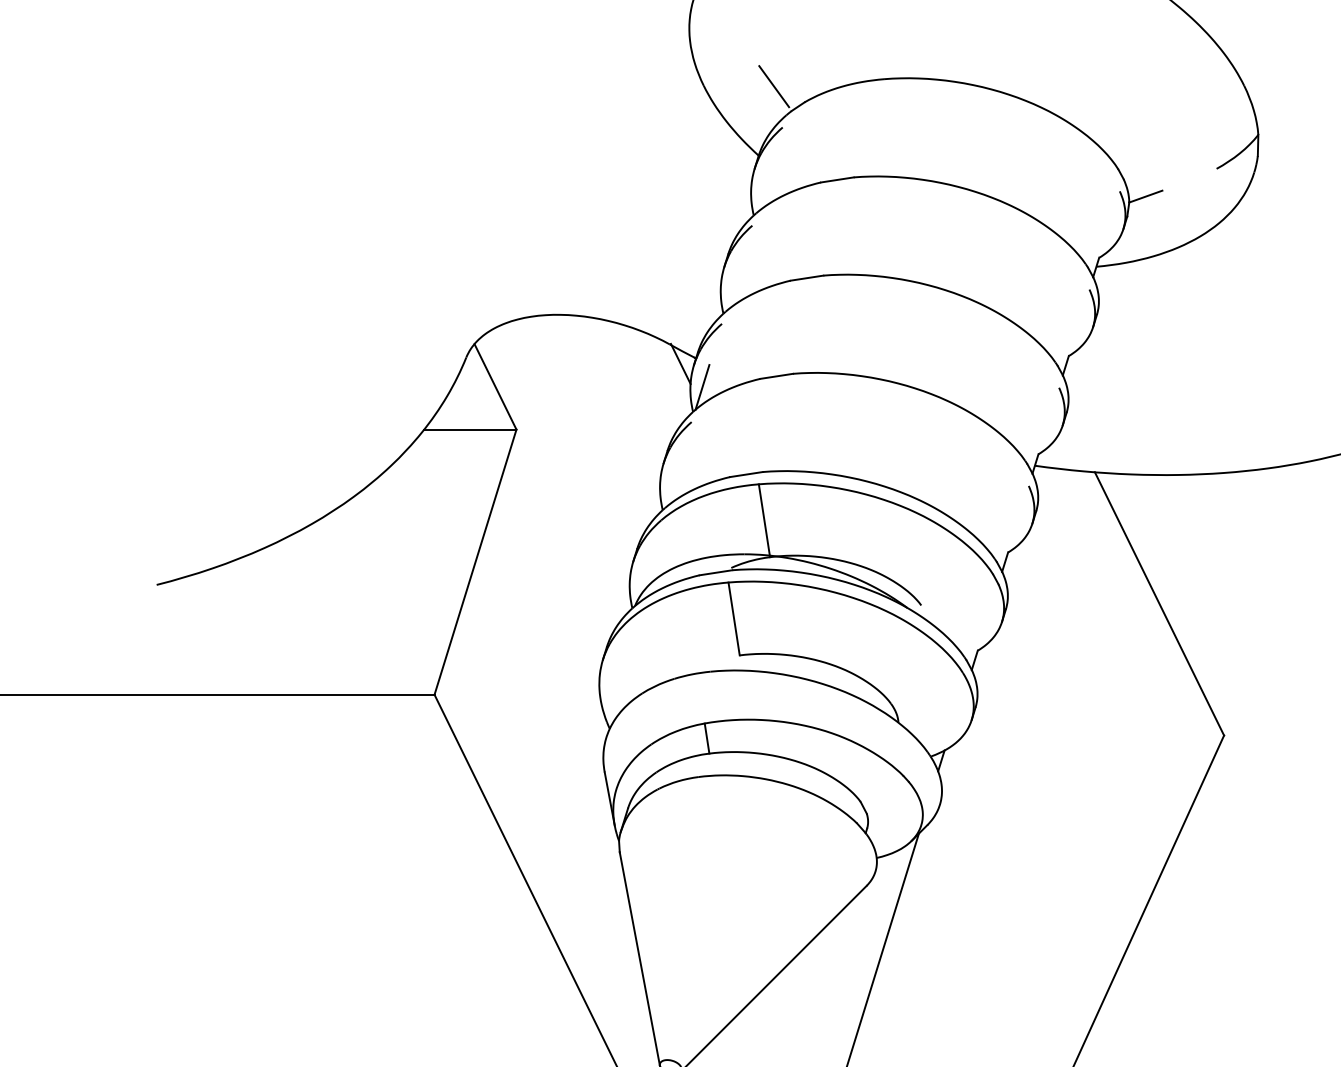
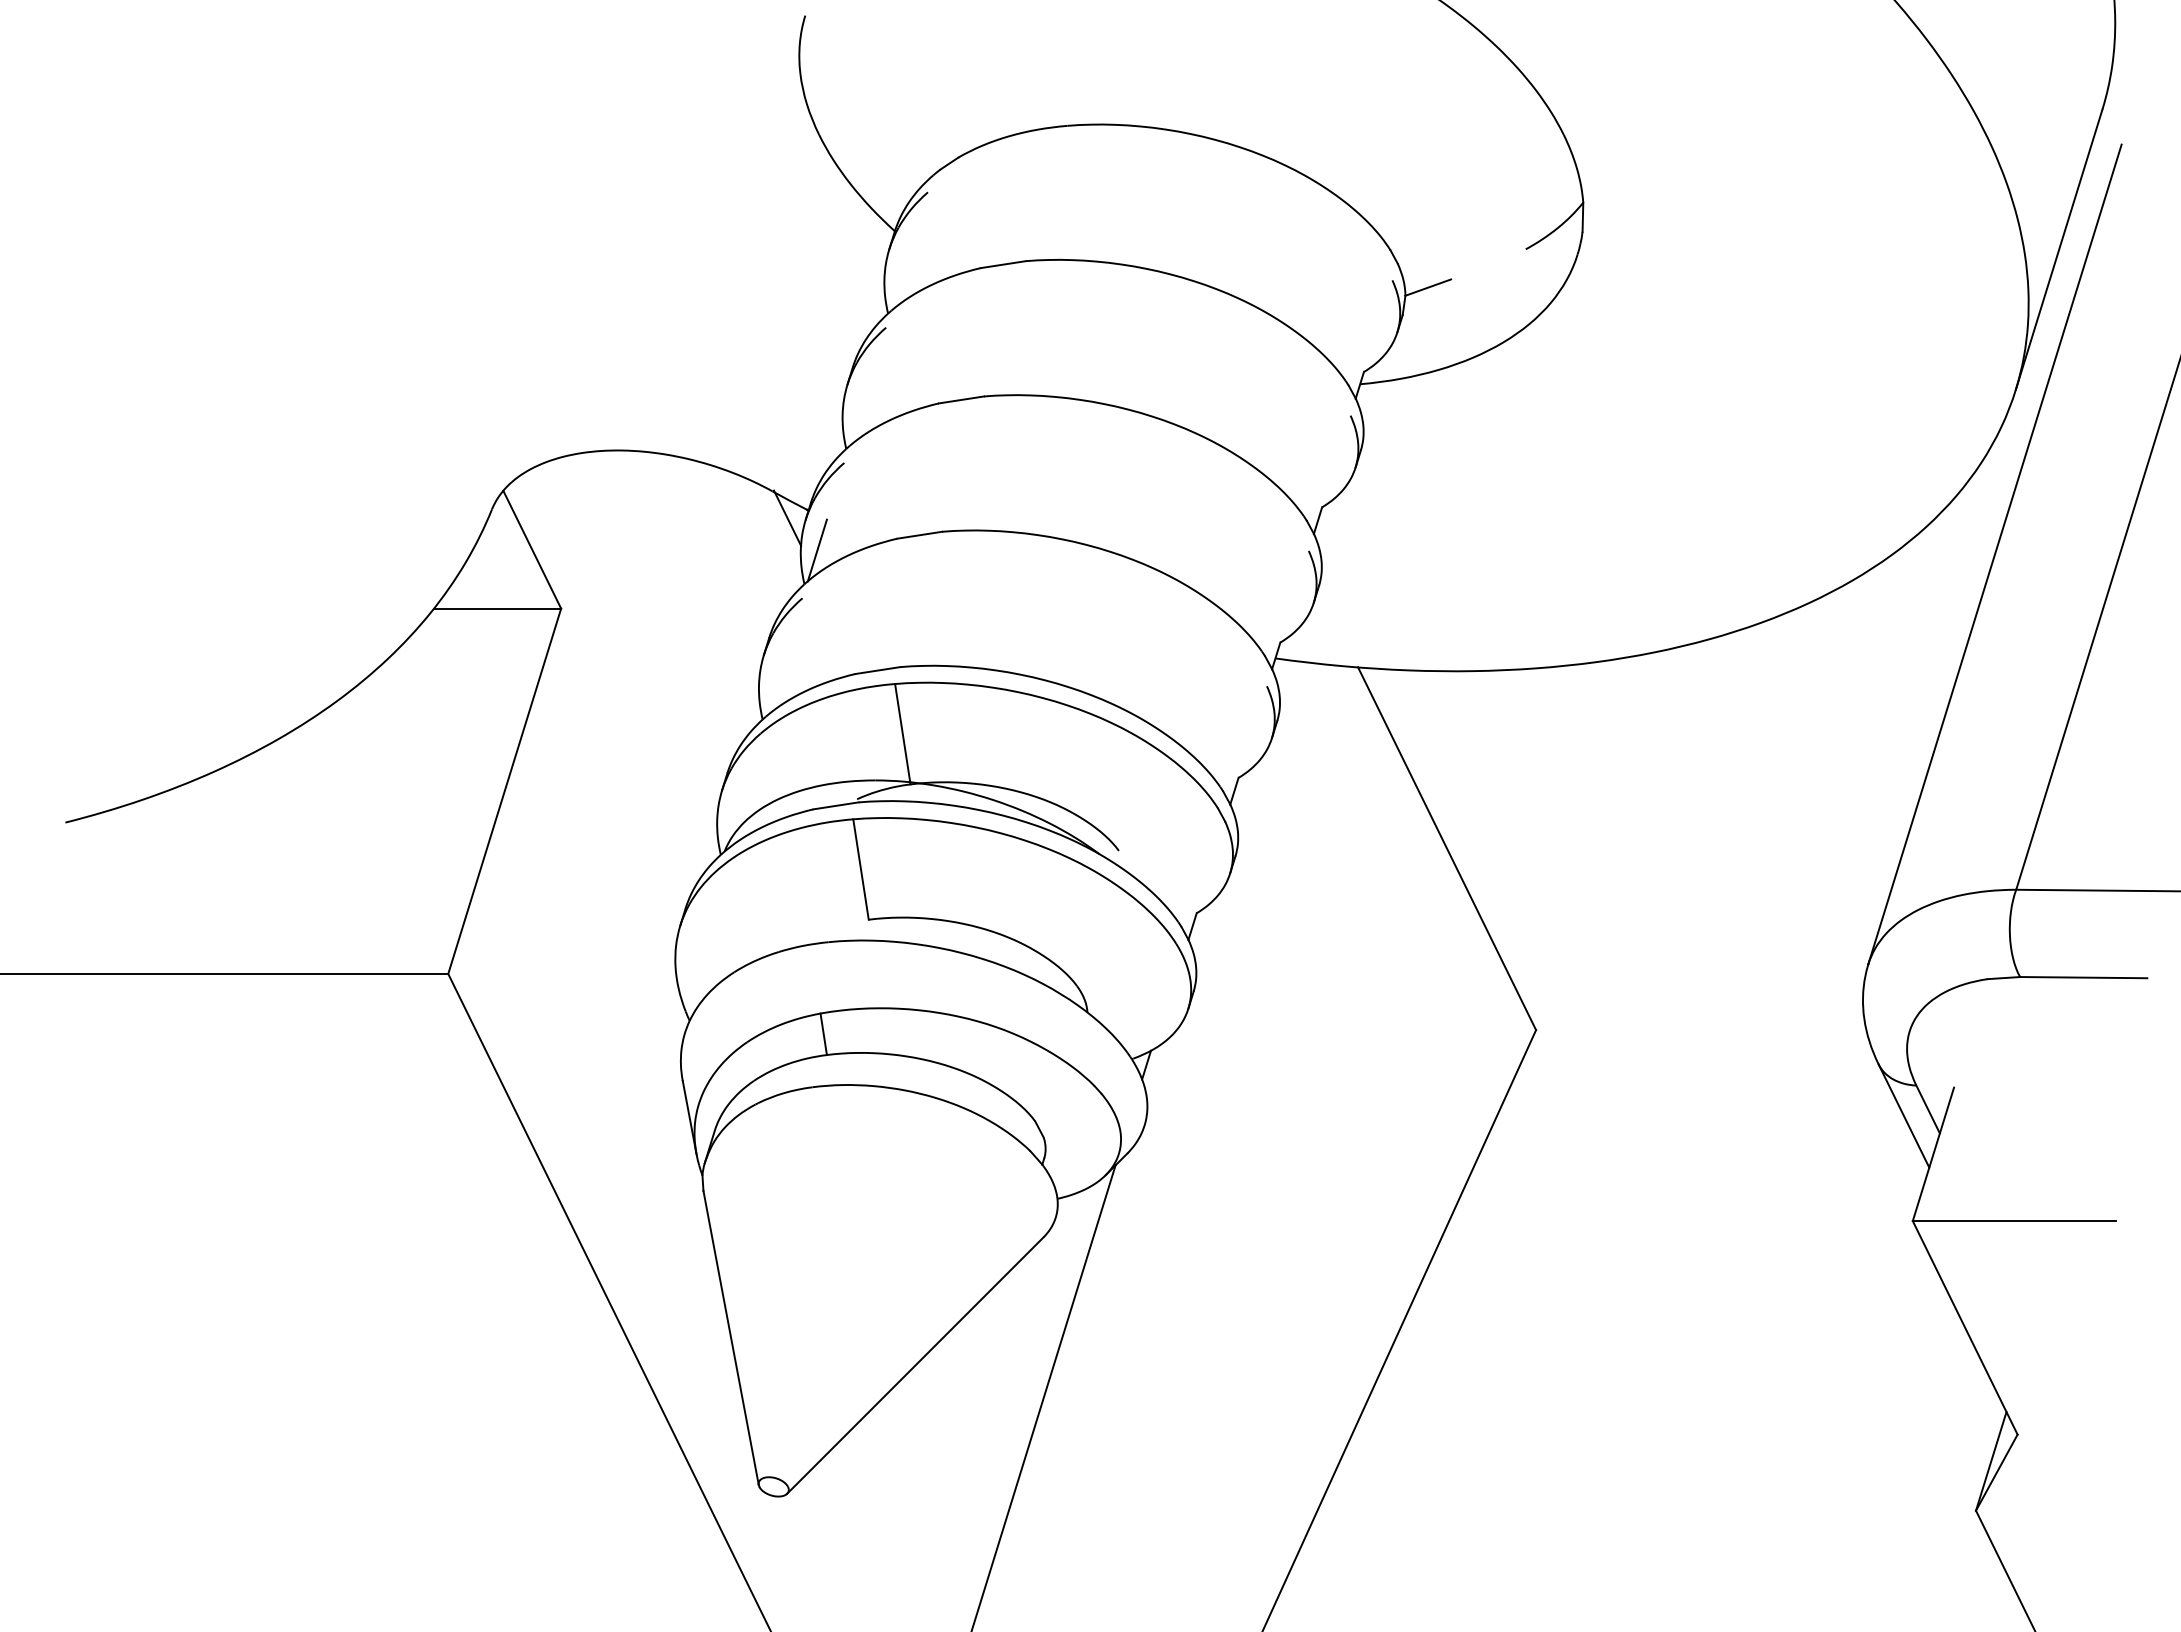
line: (773, 86) -> (915, 135), removed

